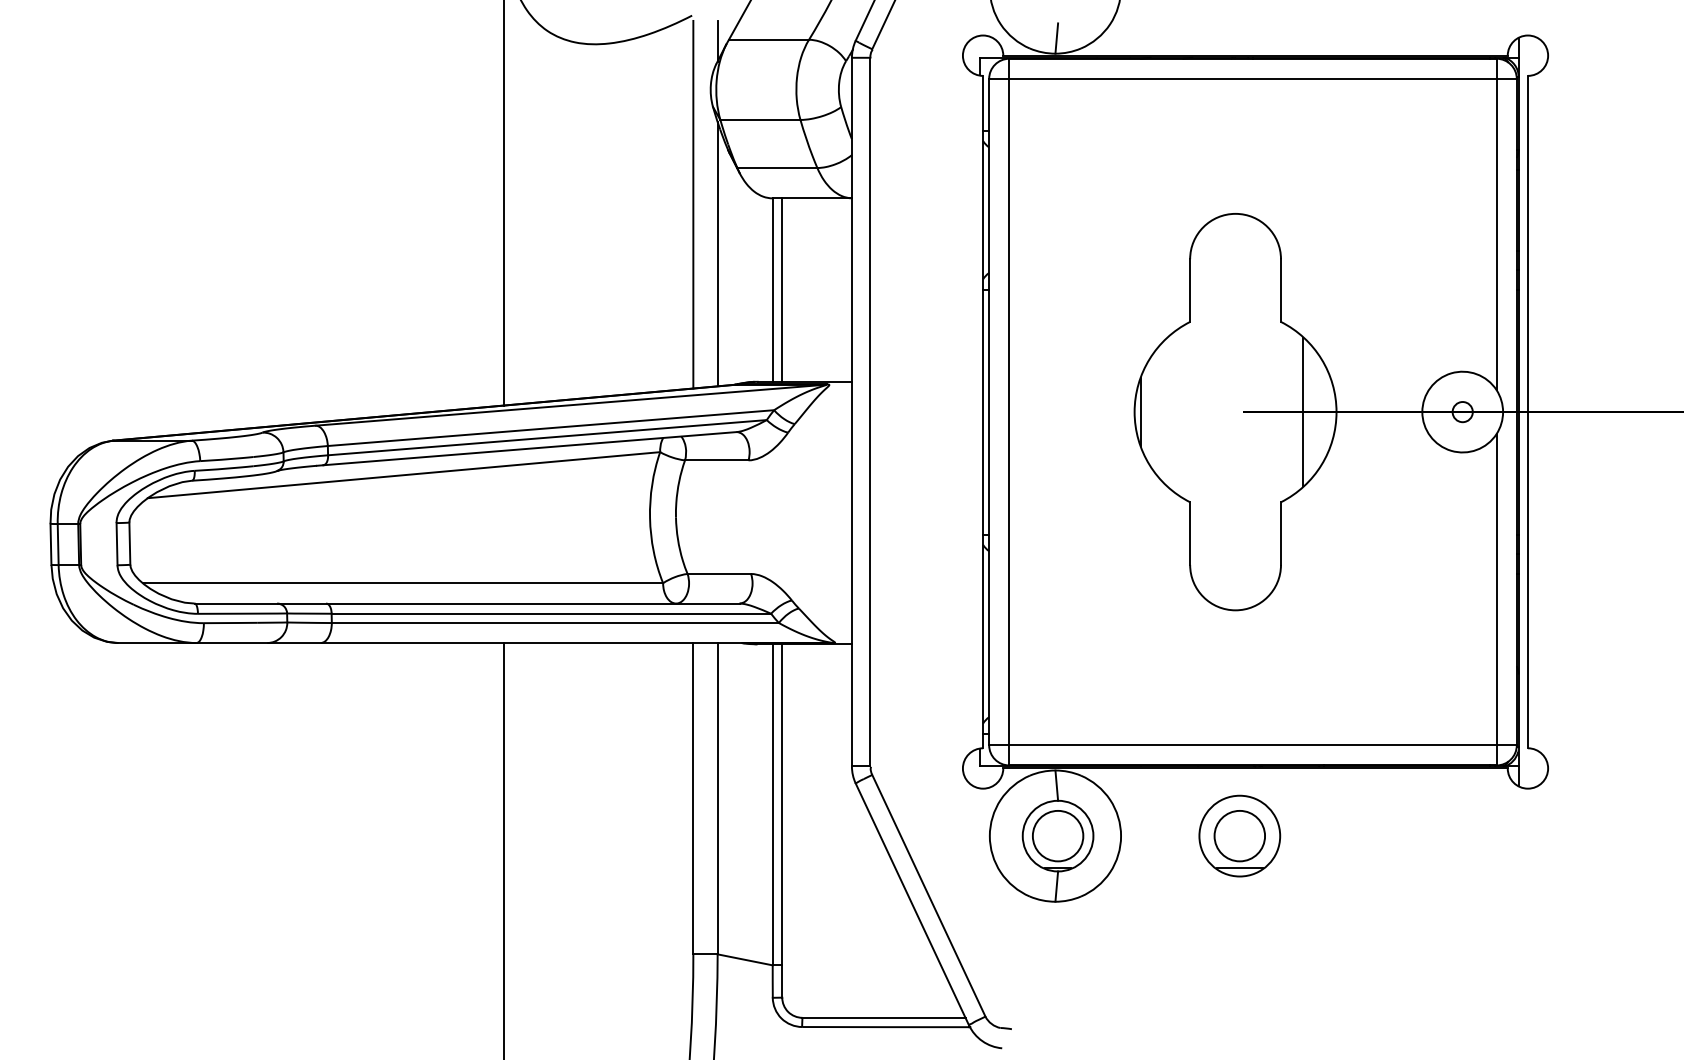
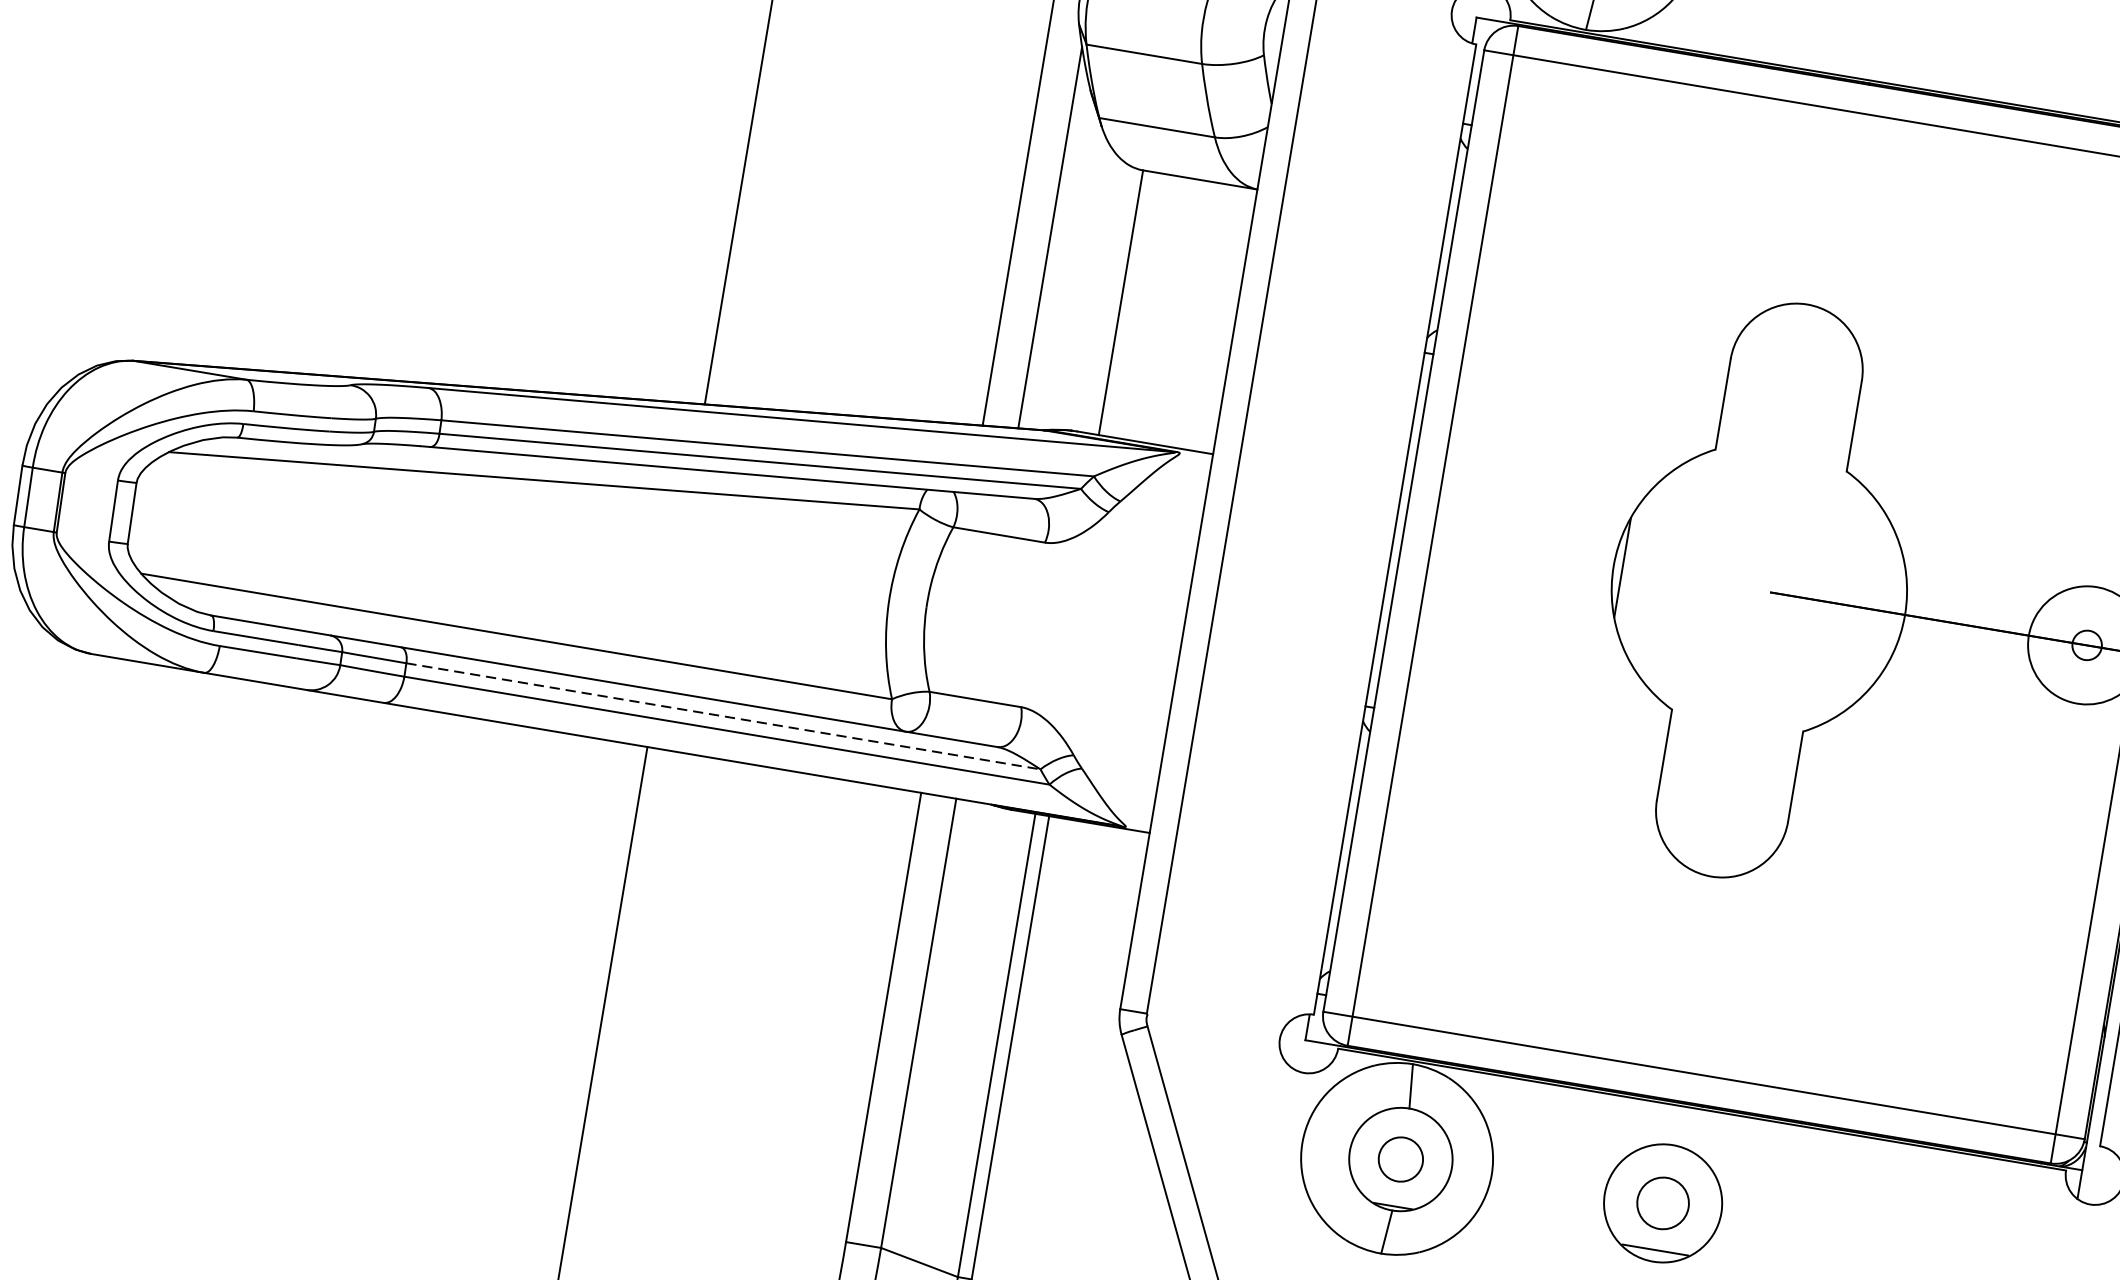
line: (782, 289) -> (1135, 304), removed
line: (1303, 411) -> (1857, 606), removed
line: (551, 613) -> (723, 715), solid -> dashed
circle: (1057, 835) -> (1400, 1158), size x0.6
circle: (1239, 835) -> (1662, 1202), size x0.7

